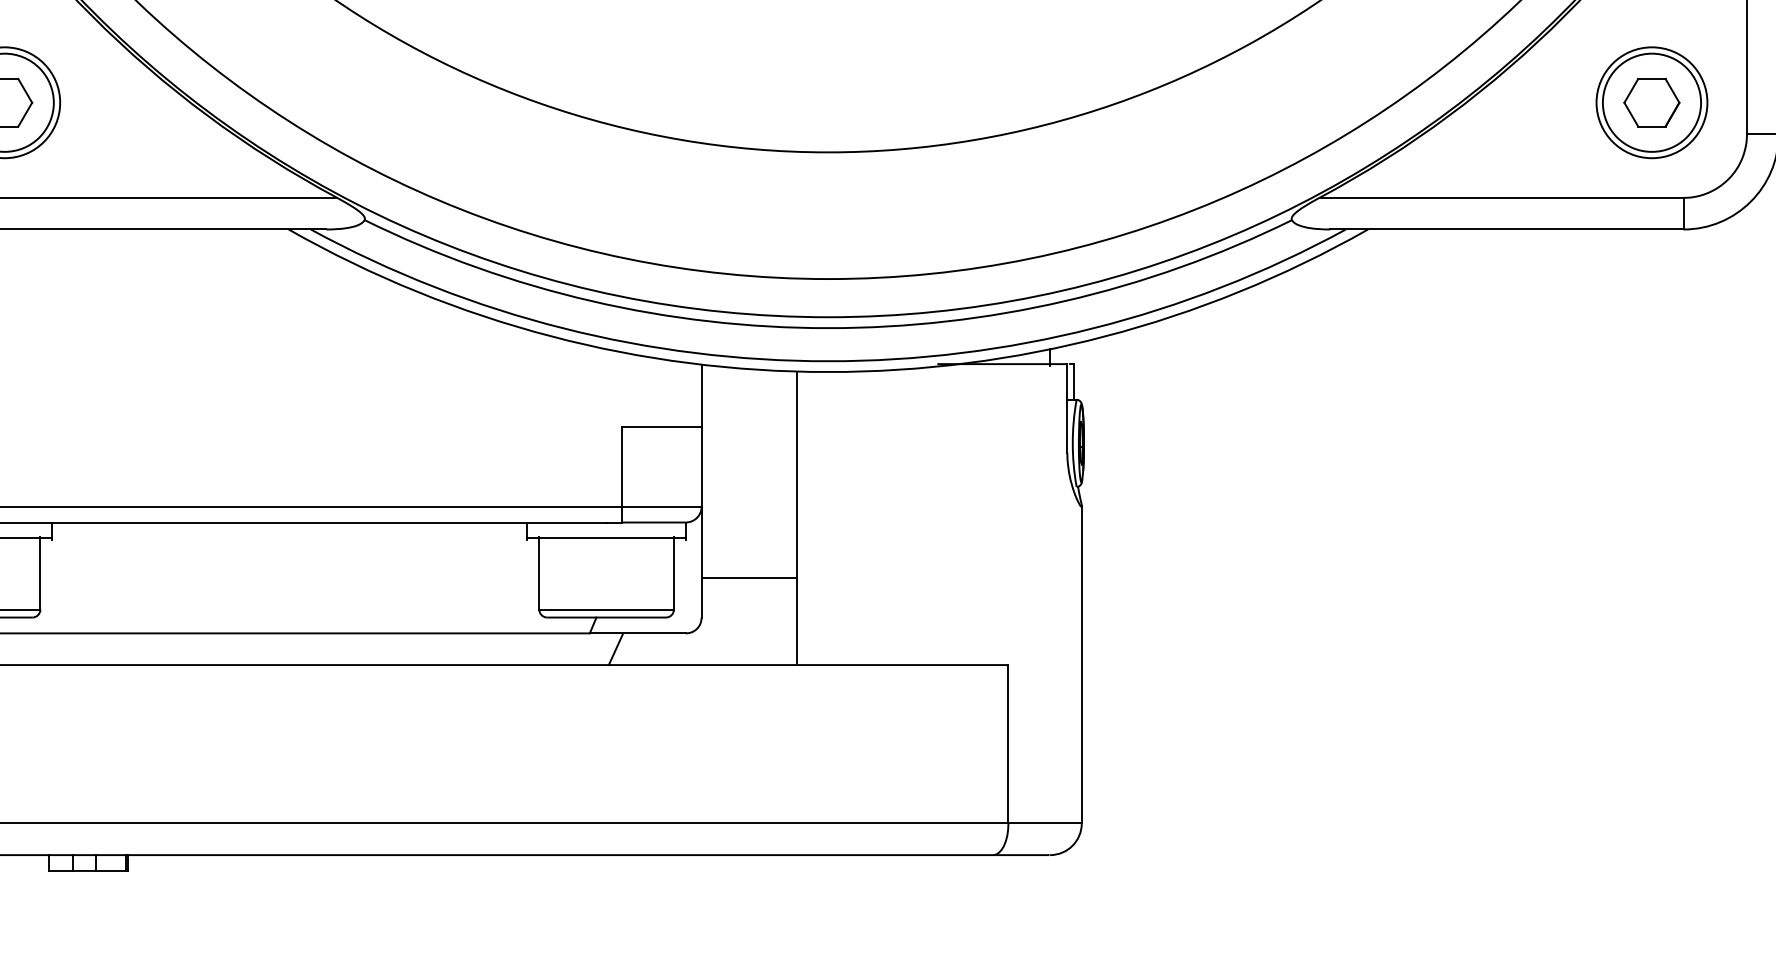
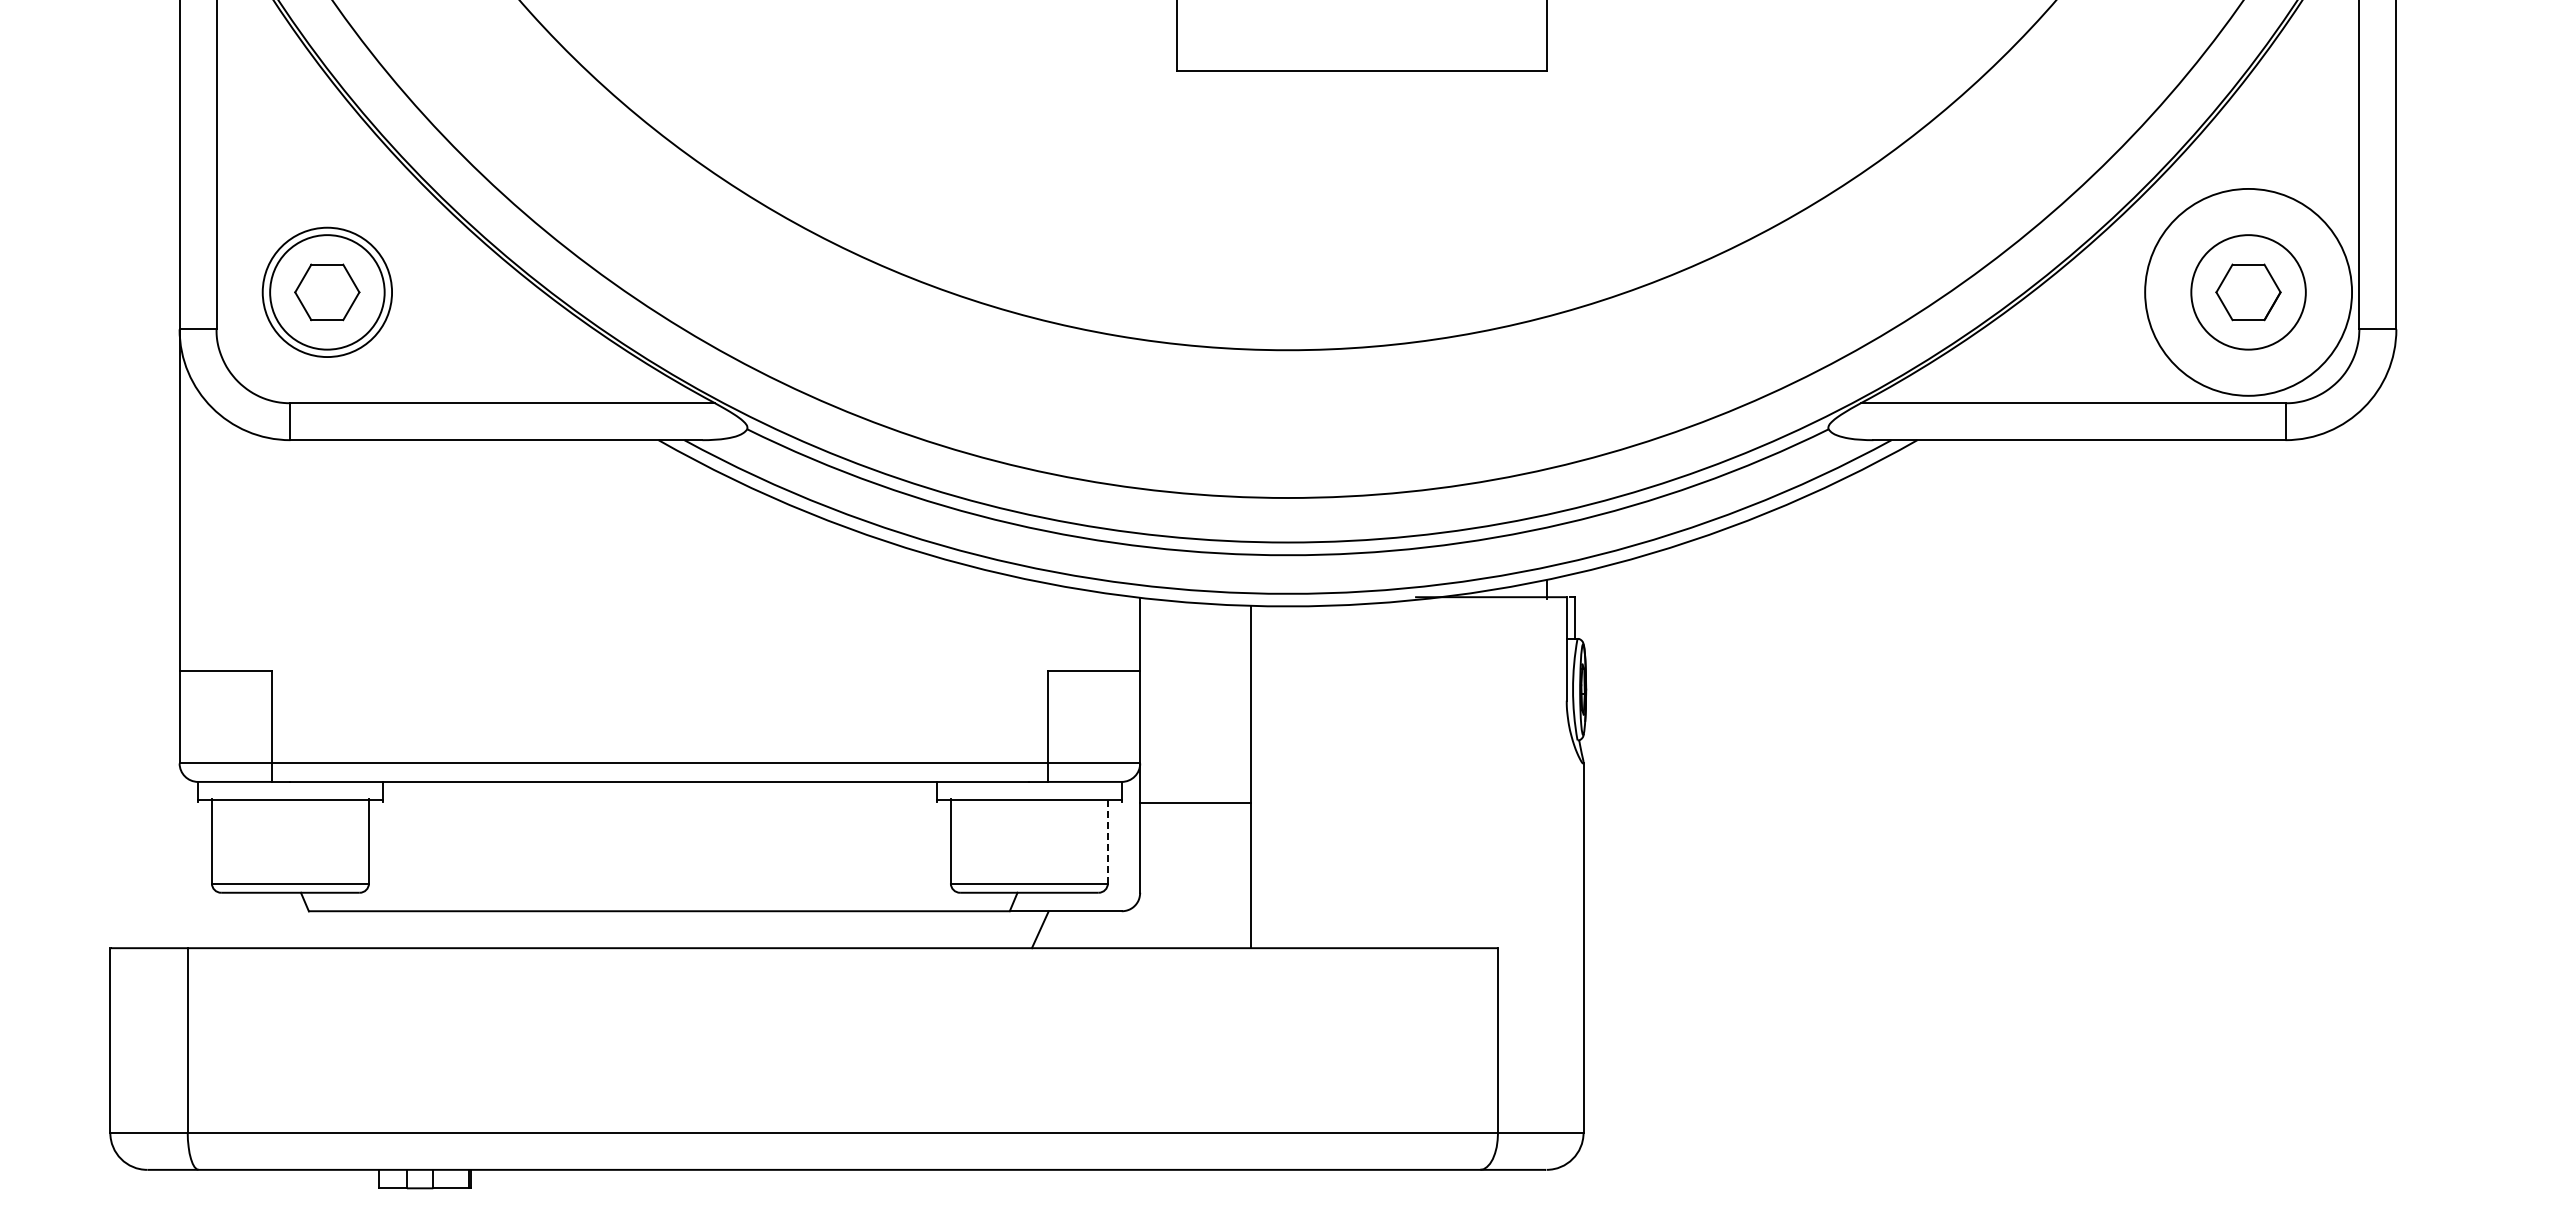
circle: (1651, 102) -> (2248, 292), size x1.6
line: (673, 572) -> (1107, 840), solid -> dashed
line: (749, 577) -> (1195, 802), moved

